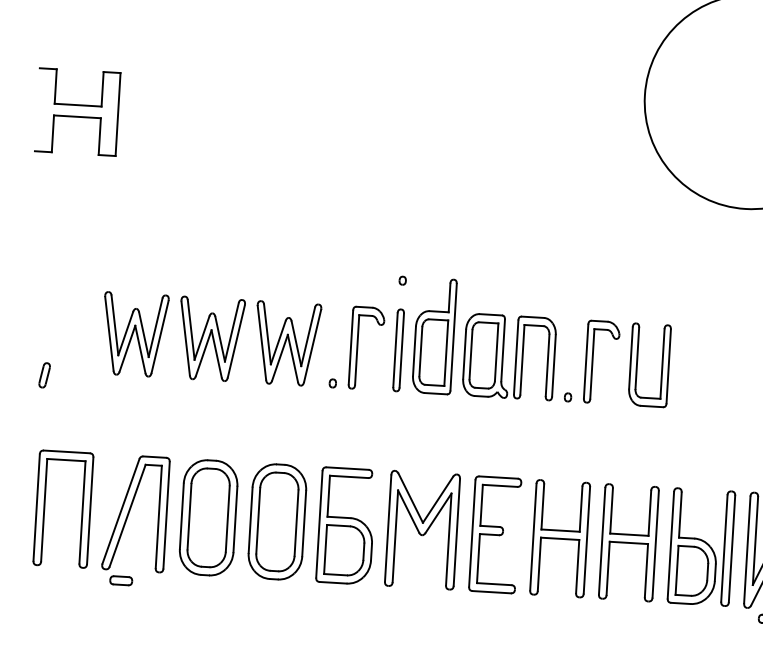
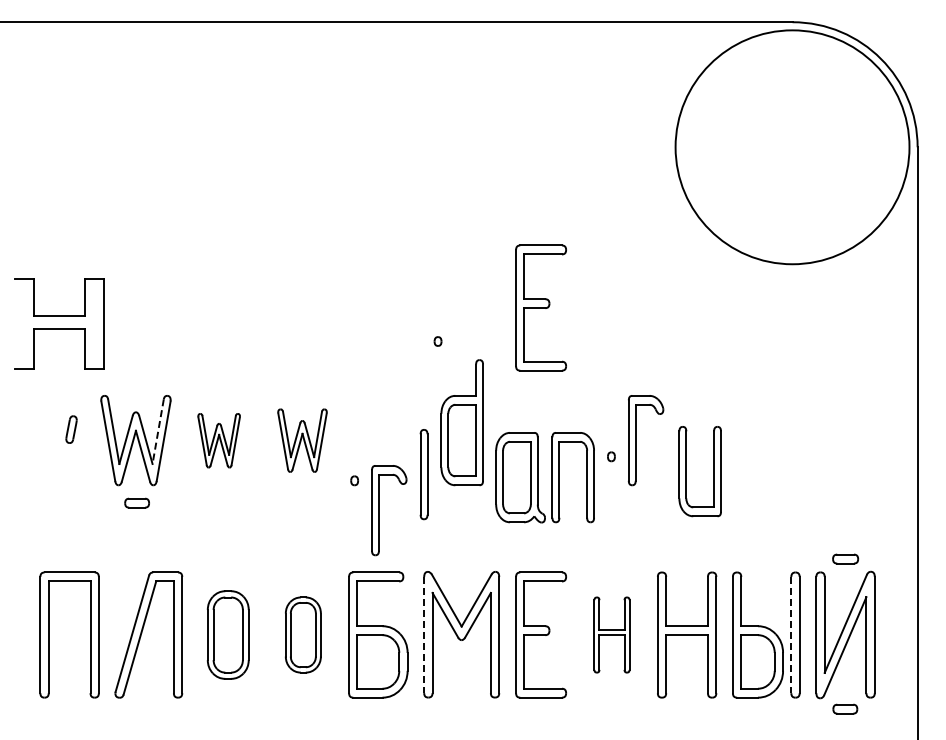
part: (77, 111) -> (59, 323), moved
part: (512, 234) -> (540, 307), added
part: (402, 280) -> (437, 341), moved
line: (155, 327) -> (158, 431), solid -> dashed
part: (210, 339) -> (218, 440), size x0.6
part: (287, 343) -> (302, 440), size x0.7
part: (357, 347) -> (379, 510), moved
part: (398, 350) -> (423, 474), moved
part: (508, 356) -> (544, 477), moved
part: (637, 364) -> (686, 471), moved
part: (44, 375) -> (71, 429), moved
part: (568, 397) -> (611, 456), moved
part: (208, 517) -> (228, 634), size x0.7
part: (277, 521) -> (303, 634), size x0.6
line: (388, 528) -> (424, 635), solid -> dashed
part: (559, 538) -> (611, 634), size x0.6
line: (724, 548) -> (791, 635), solid -> dashed
part: (120, 580) -> (136, 502), moved

